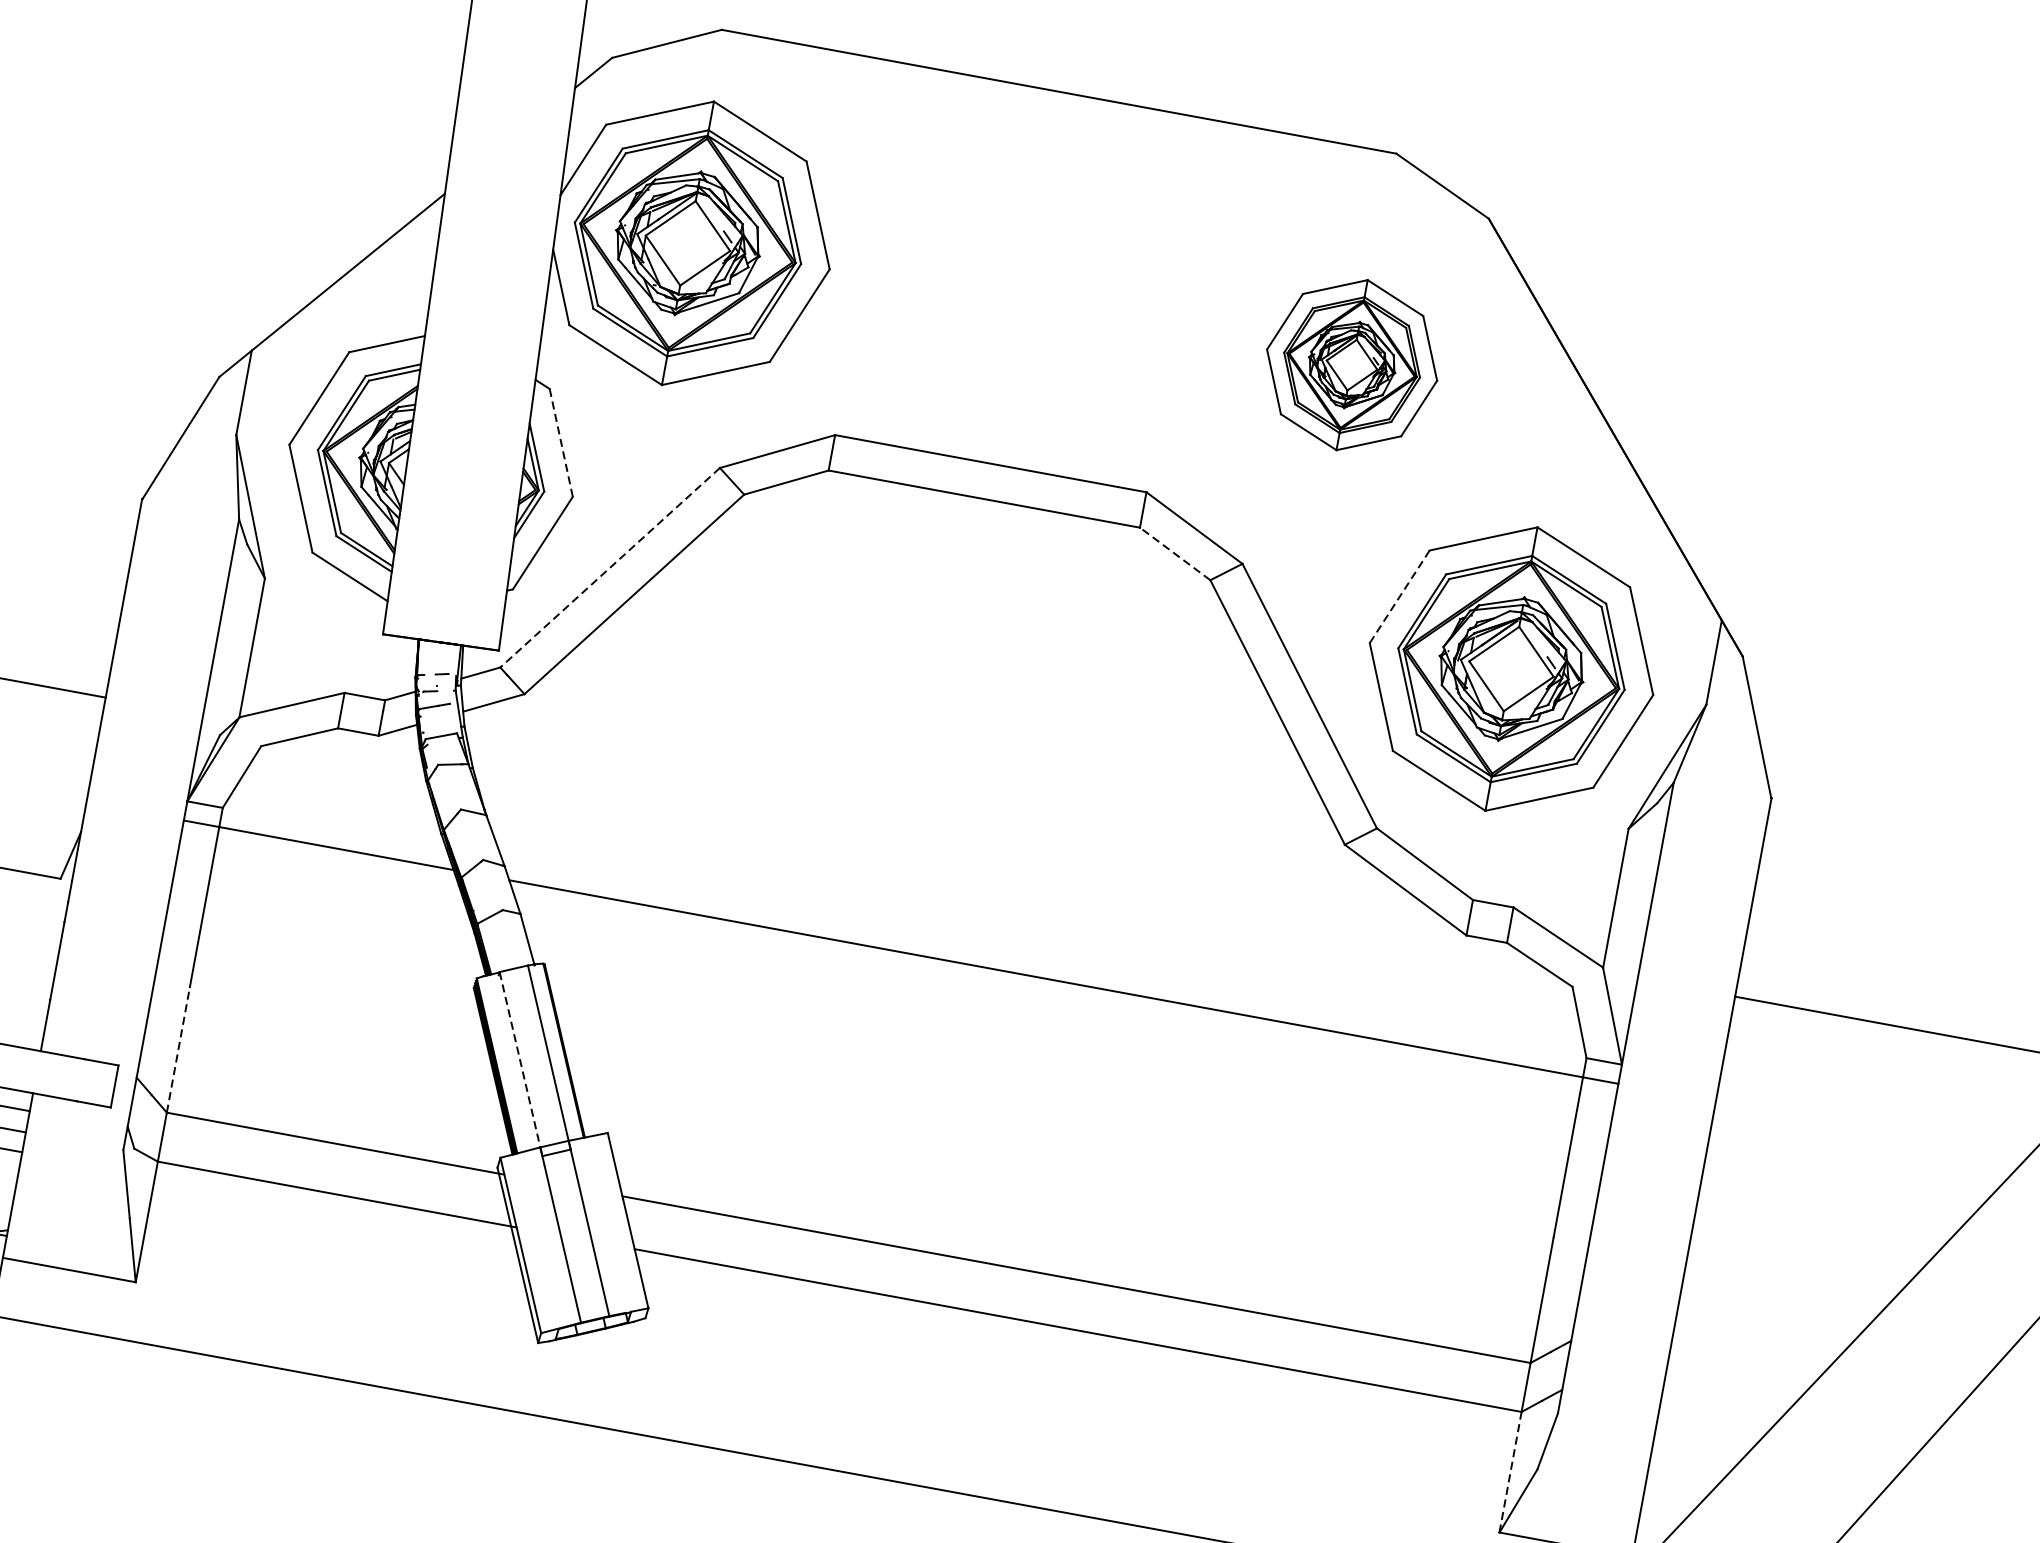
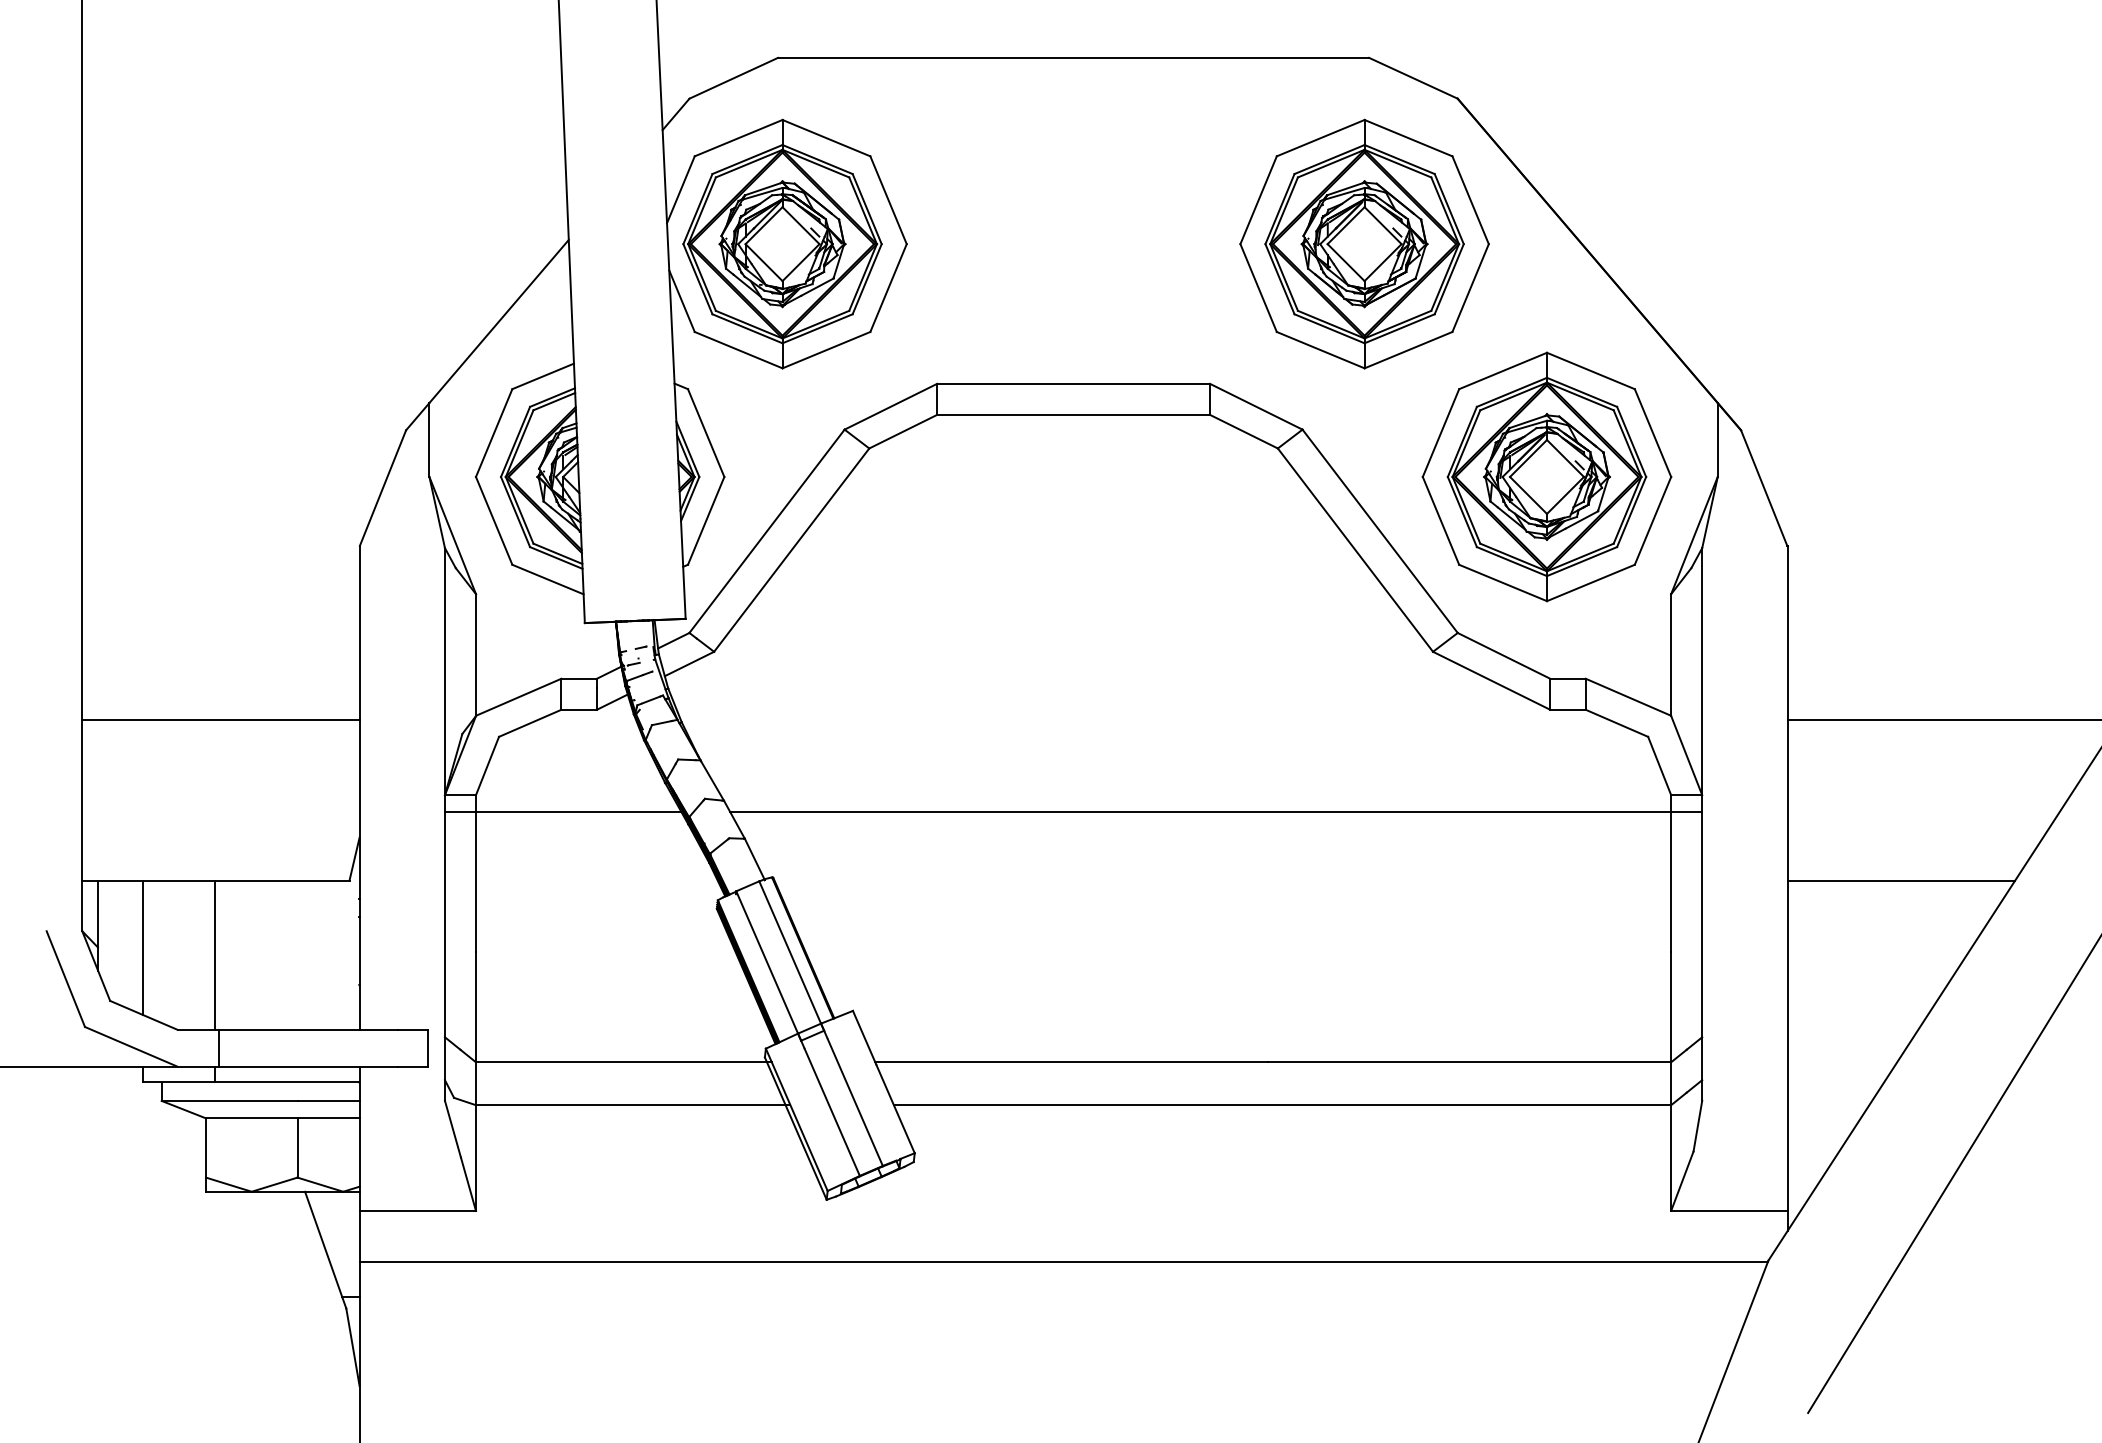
part: (1352, 364) -> (1364, 243), size x1.67
line: (561, 443) -> (706, 433), dashed -> solid
line: (1174, 553) -> (1243, 431), dashed -> solid
line: (610, 568) -> (767, 531), dashed -> solid
line: (1400, 597) -> (1441, 433), dashed -> solid
line: (179, 1049) -> (476, 1006), dashed -> solid
line: (520, 1064) -> (768, 966), dashed -> solid
line: (1831, 1203) -> (1901, 880), added
line: (1510, 1472) -> (1671, 1158), dashed -> solid

